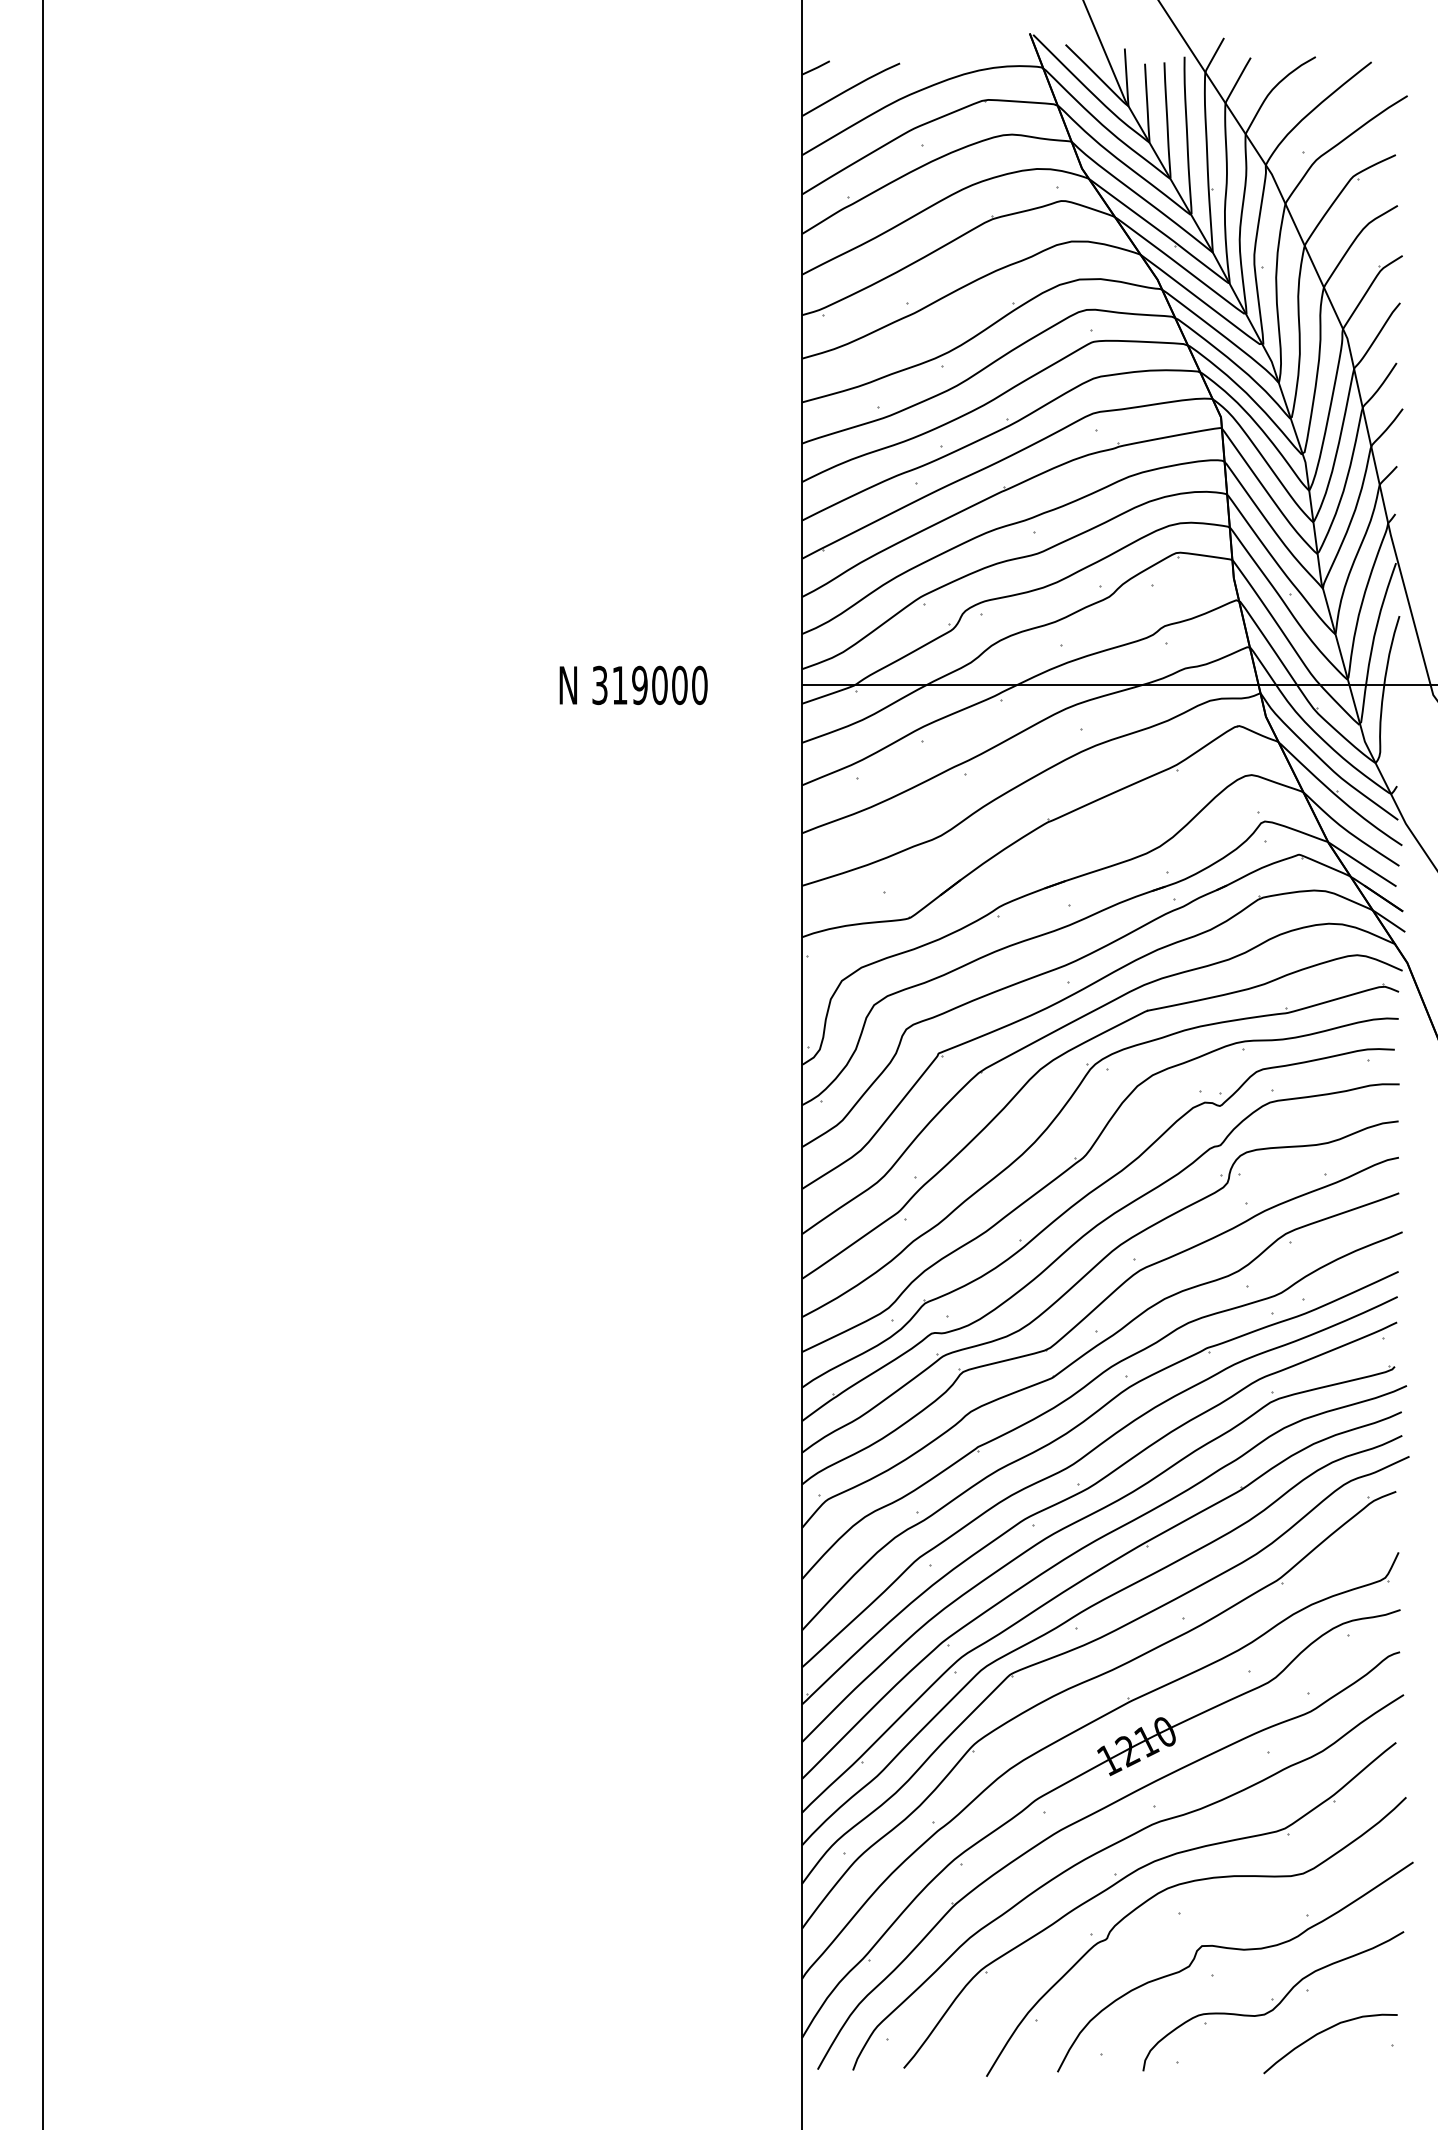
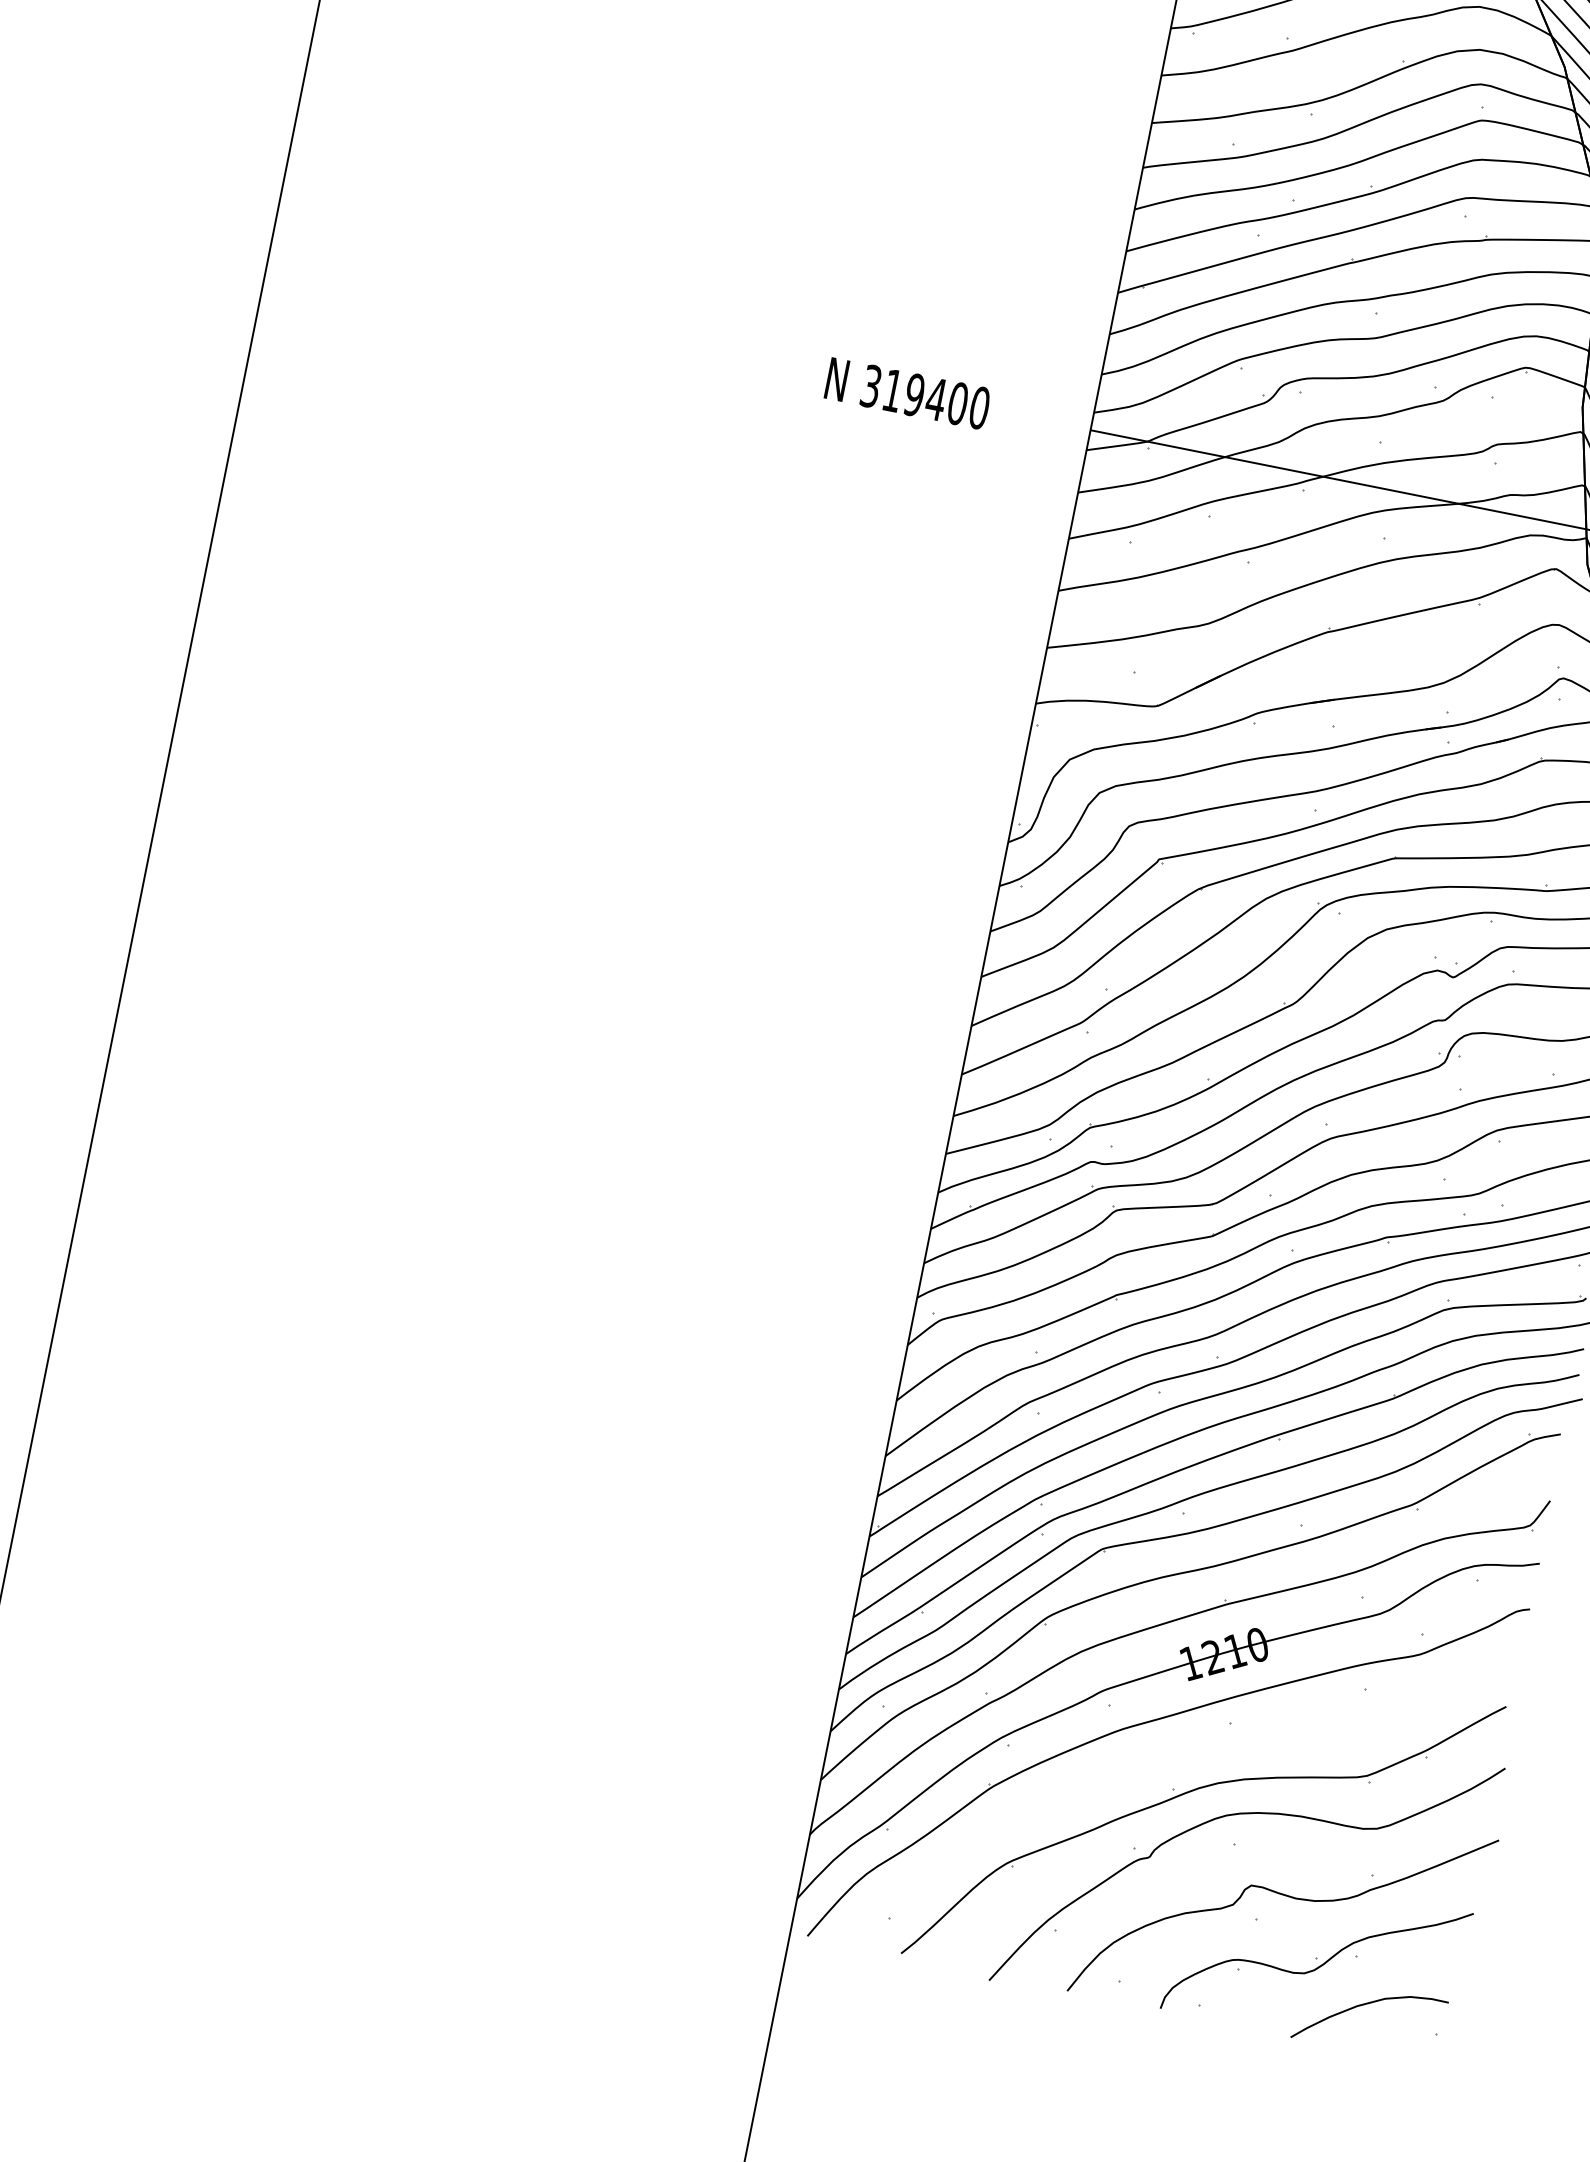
text: (659, 685) -> (935, 399), 319000 -> 319400
curve: (1110, 1847) -> (1173, 1758), removed

